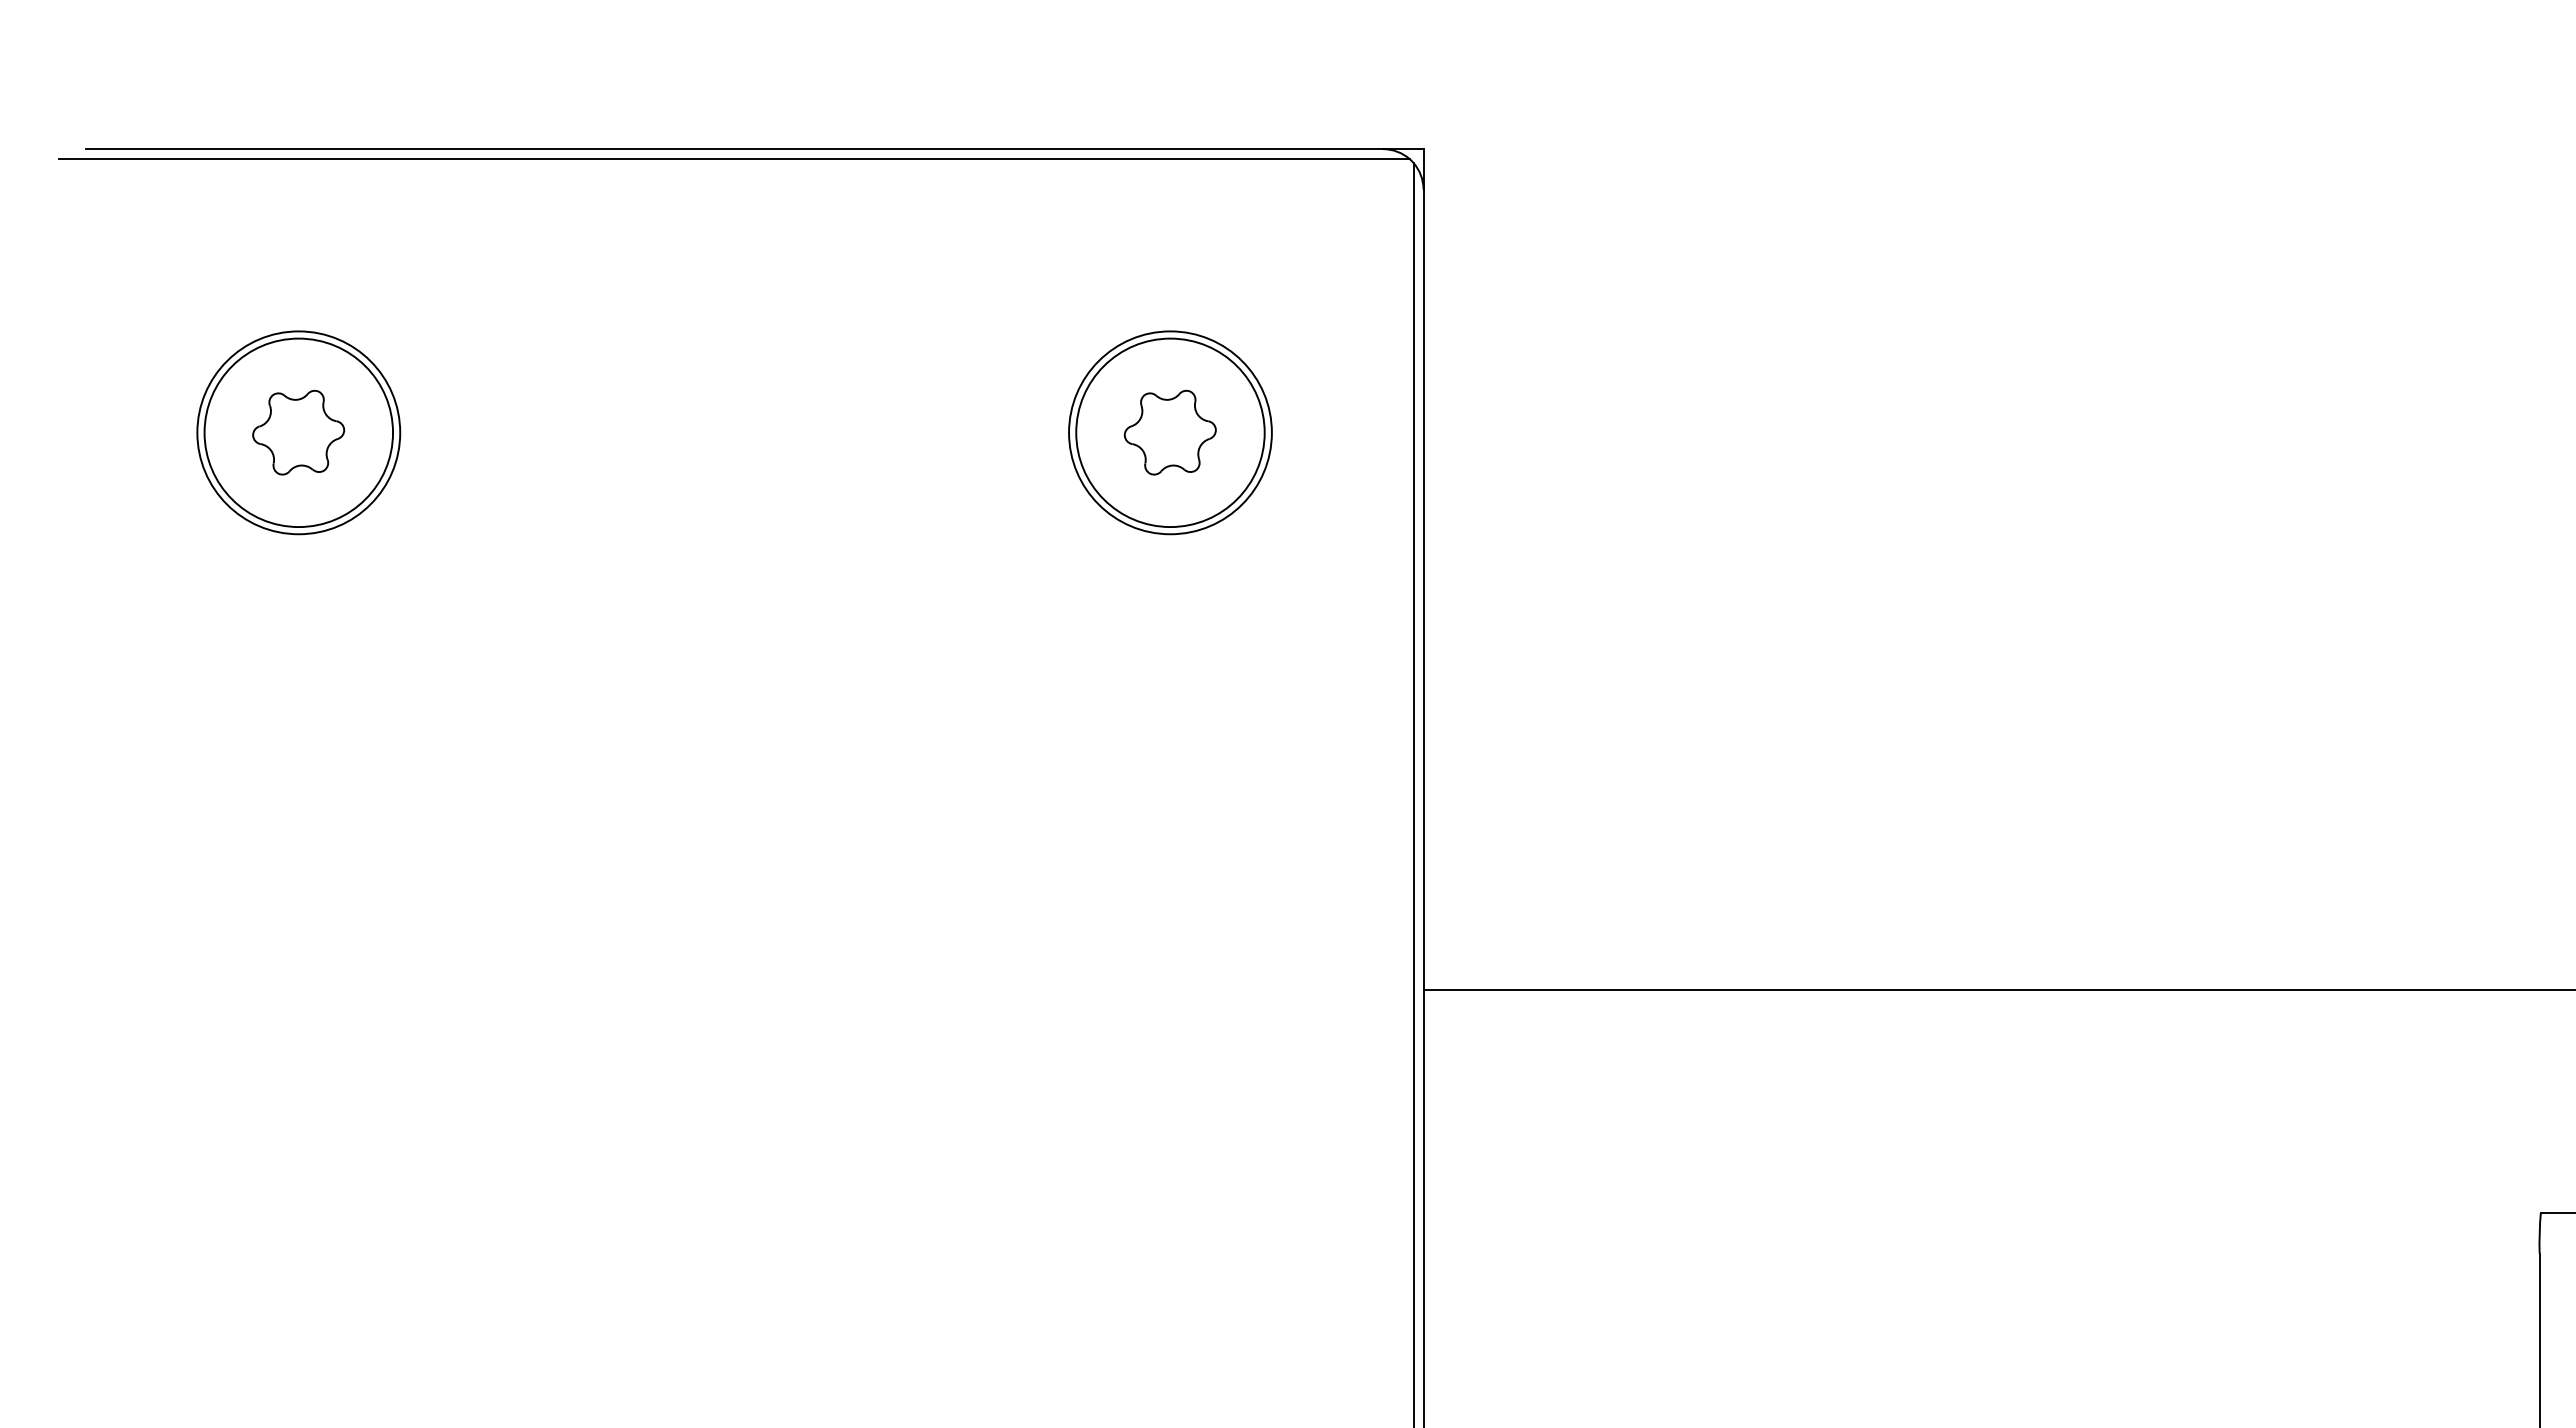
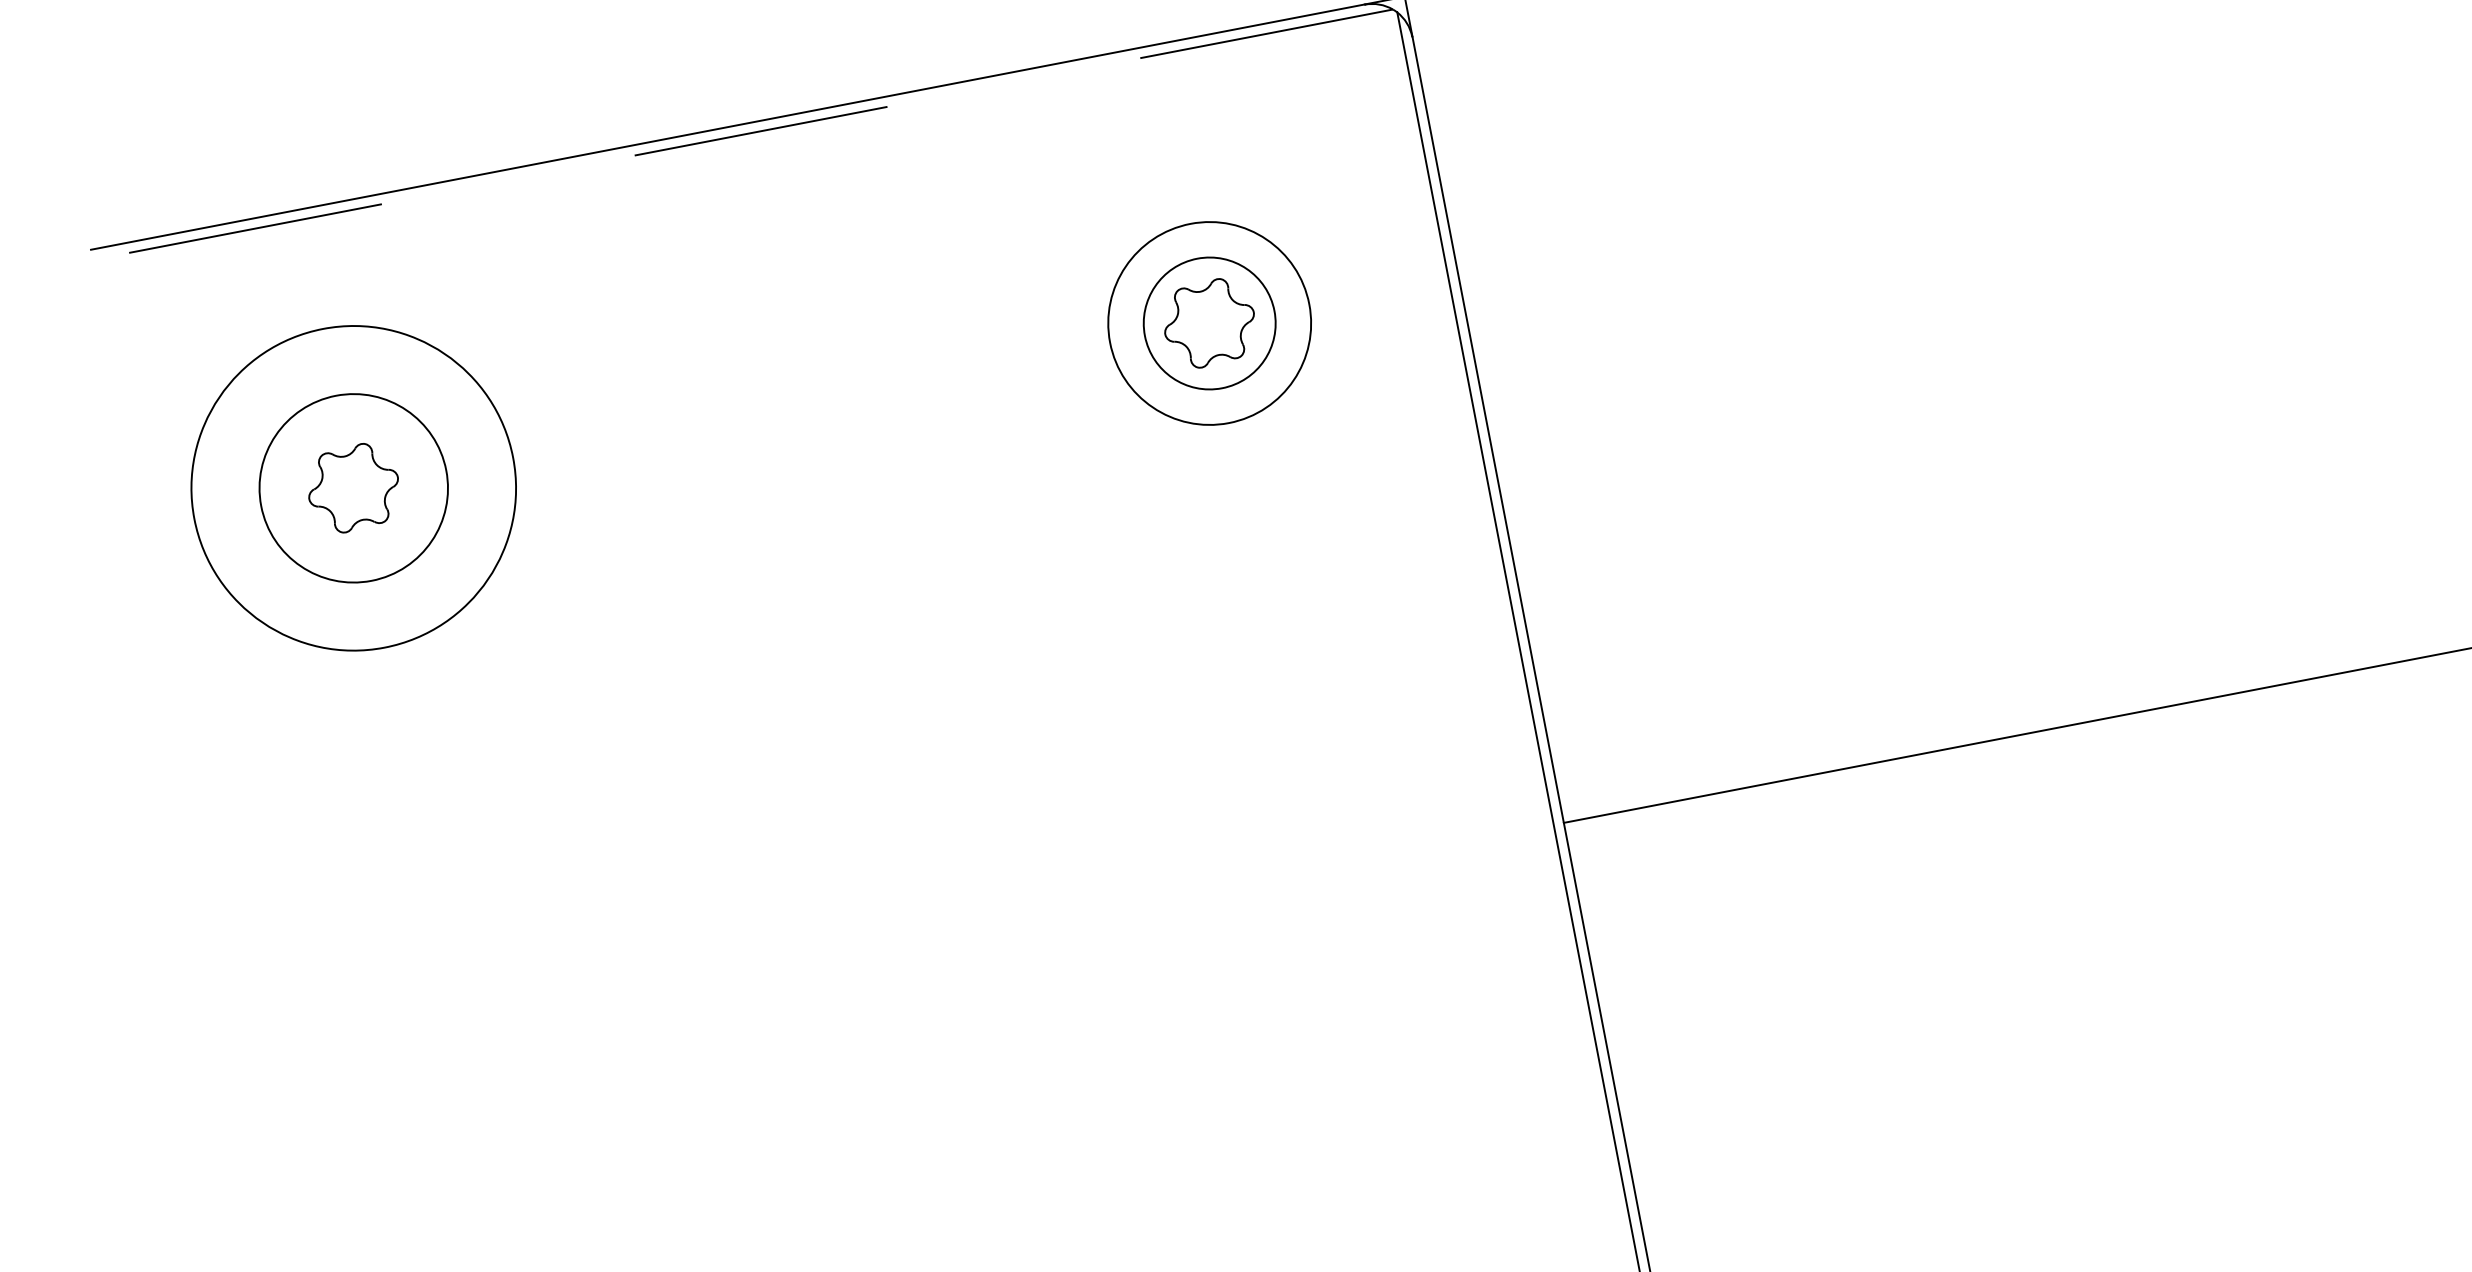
line: (734, 159) -> (729, 137), solid -> dashed
circle: (298, 432) -> (353, 488), size x1.6
circle: (1170, 432) -> (1209, 323), size x0.7

